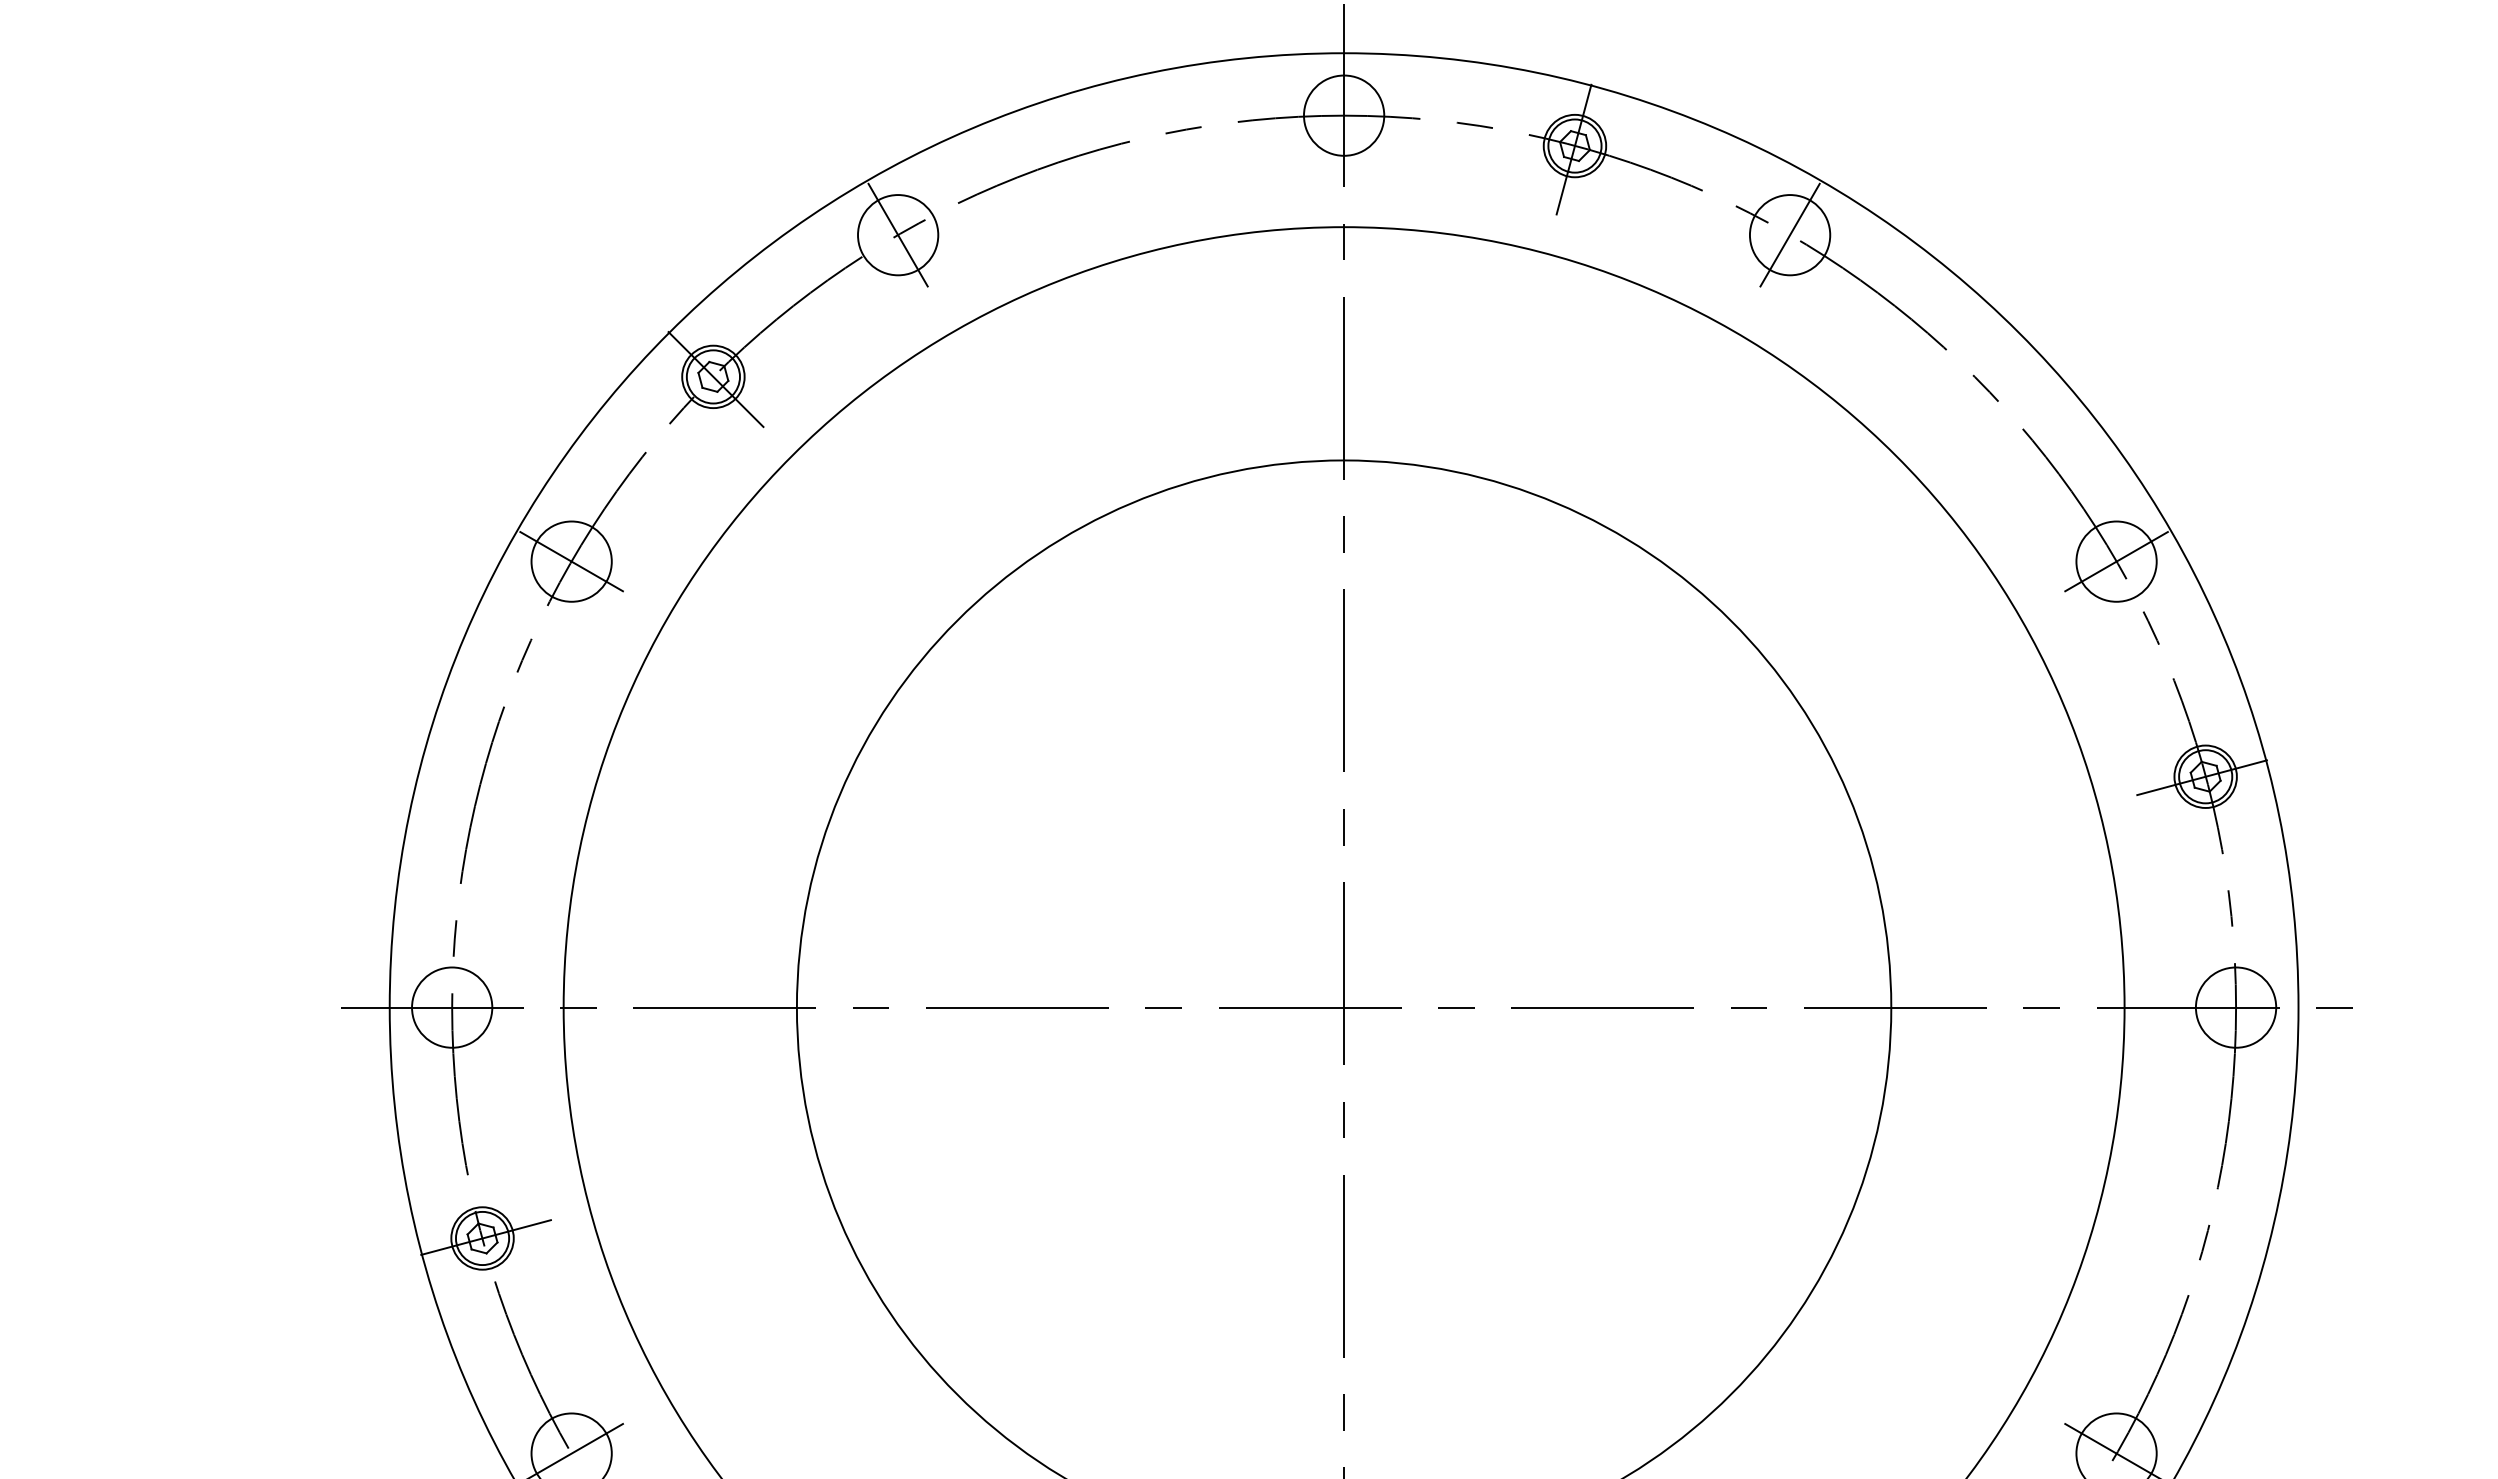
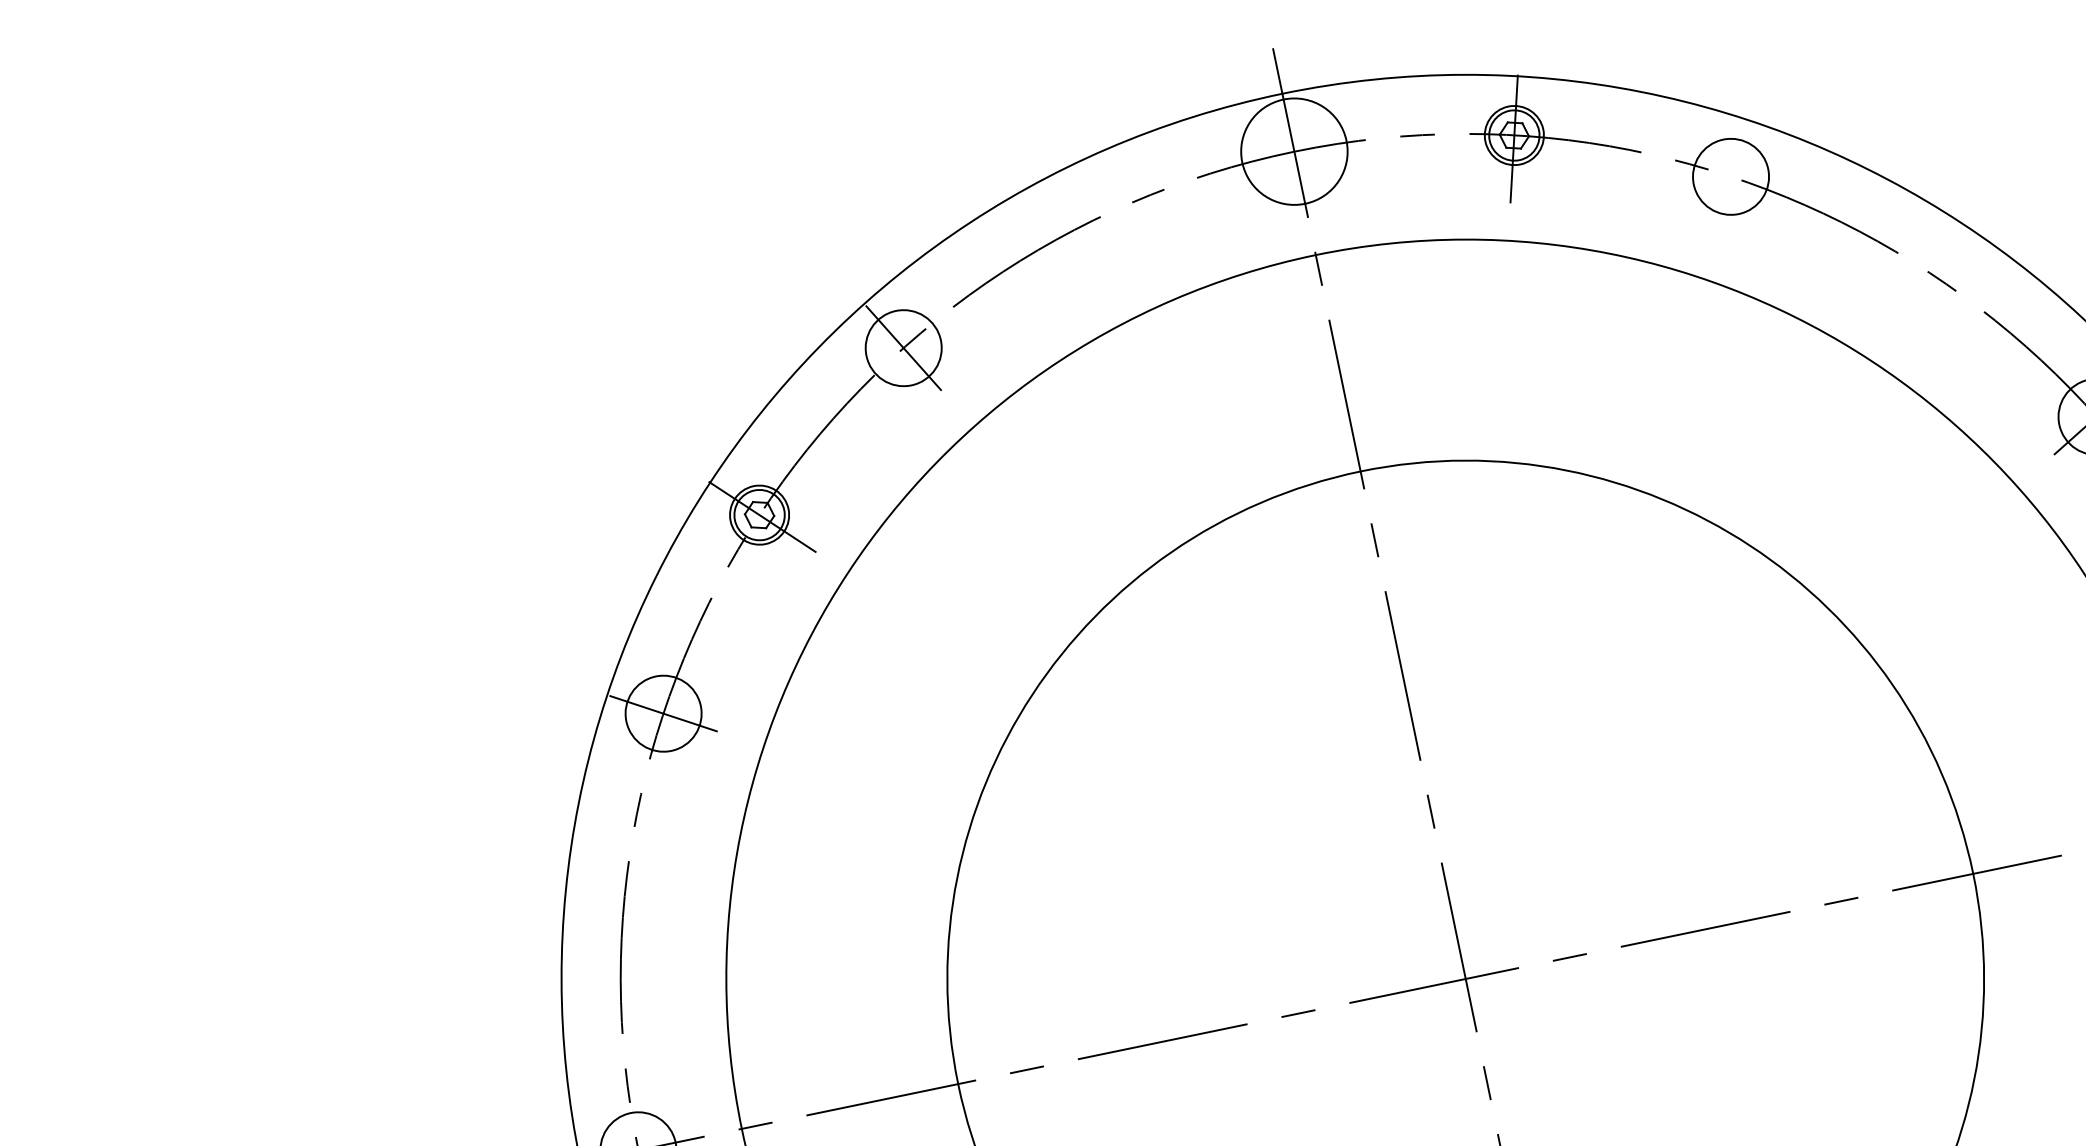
circle: (1343, 115) -> (1293, 151), size x1.4
line: (1789, 235) -> (1730, 177), removed

